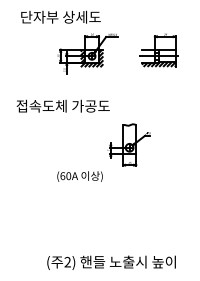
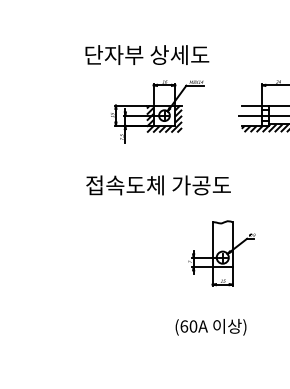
text: (60, 16) -> (146, 53), moved
text: (62, 105) -> (157, 184), moved
text: (79, 176) -> (210, 327), moved

